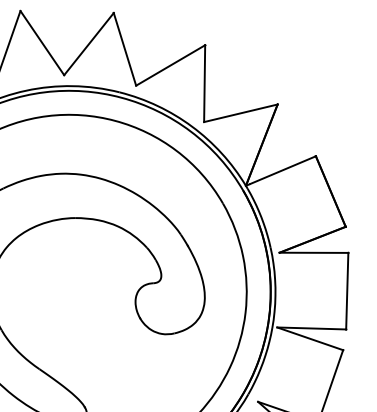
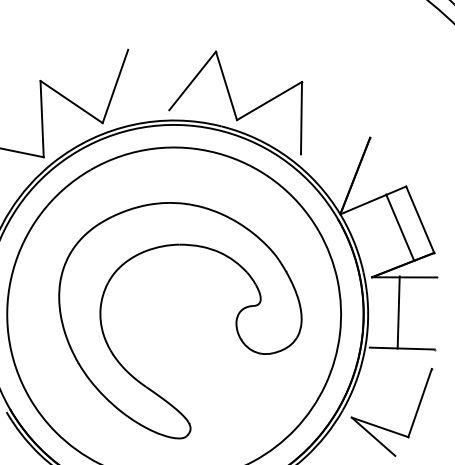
line: (42, 42) -> (148, 79), removed
line: (240, 112) -> (335, 145), removed
line: (331, 191) -> (400, 227), moved
line: (347, 291) -> (398, 312), moved
line: (309, 339) -> (400, 358), removed

